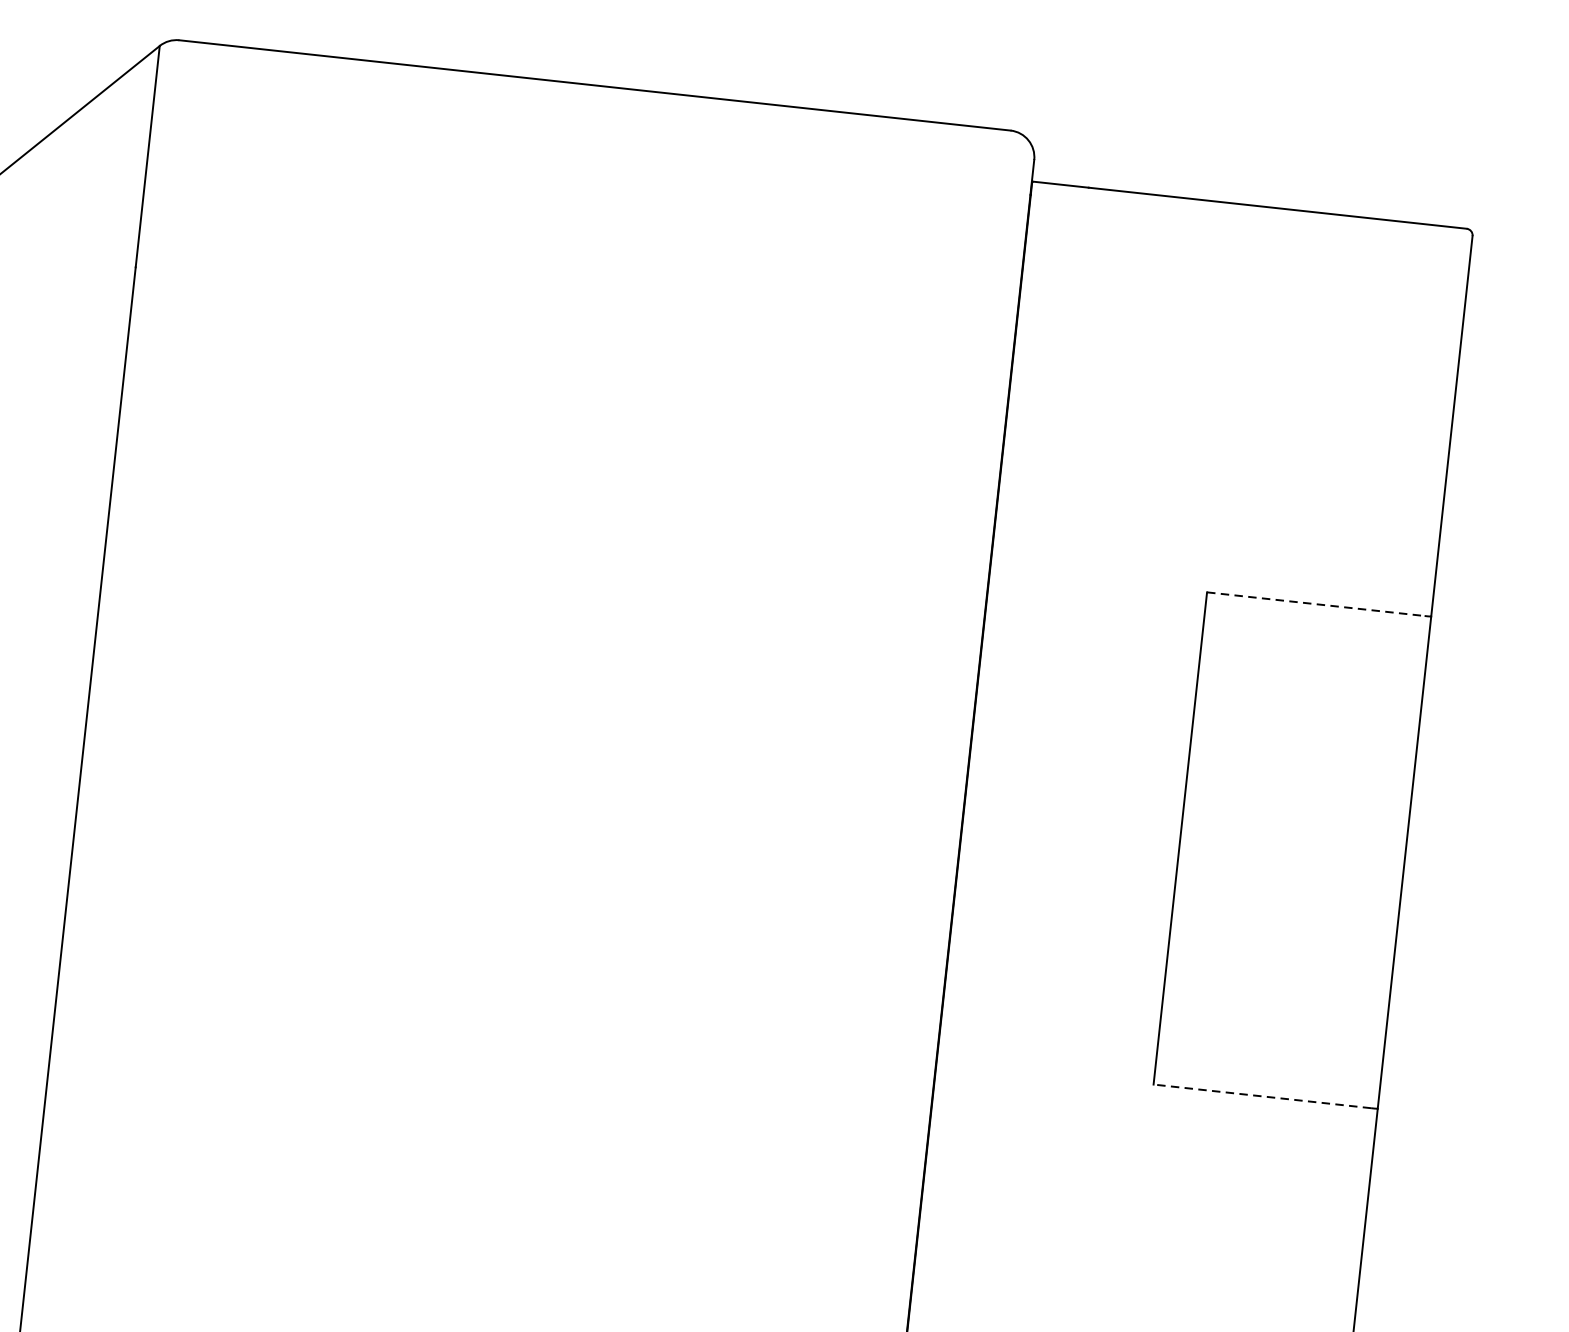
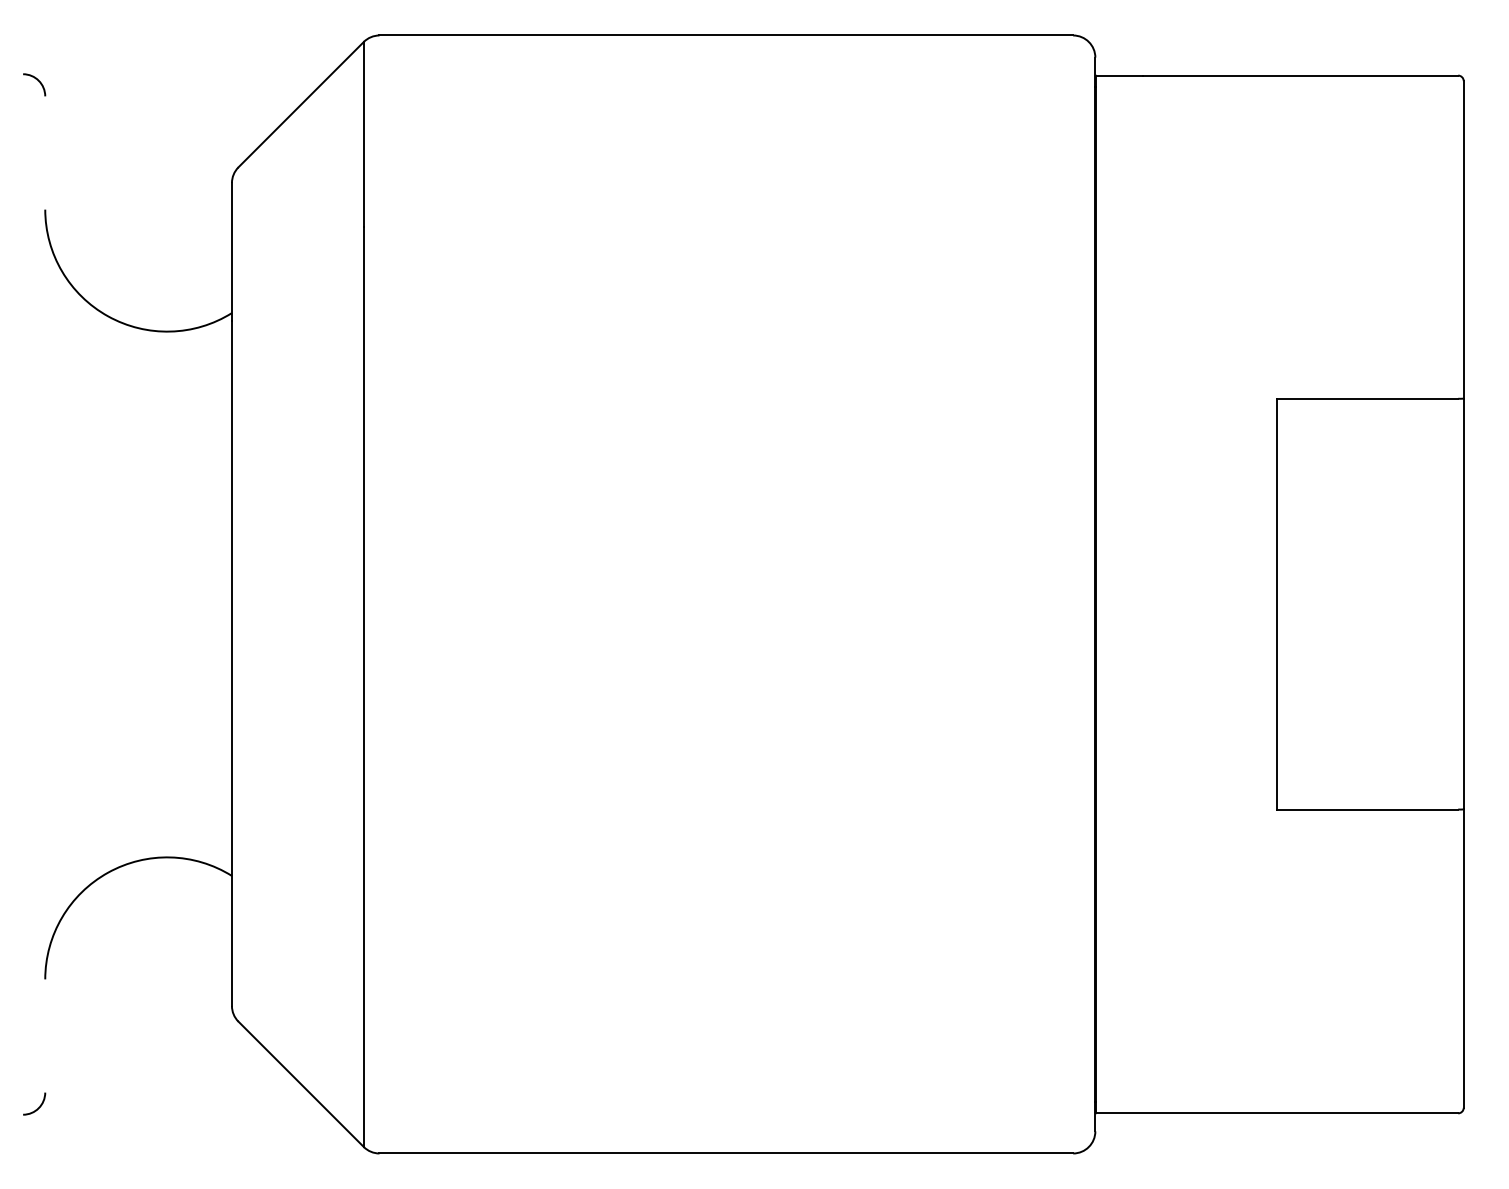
line: (1315, 603) -> (1367, 398), dashed -> solid
line: (1262, 1096) -> (1367, 809), dashed -> solid

